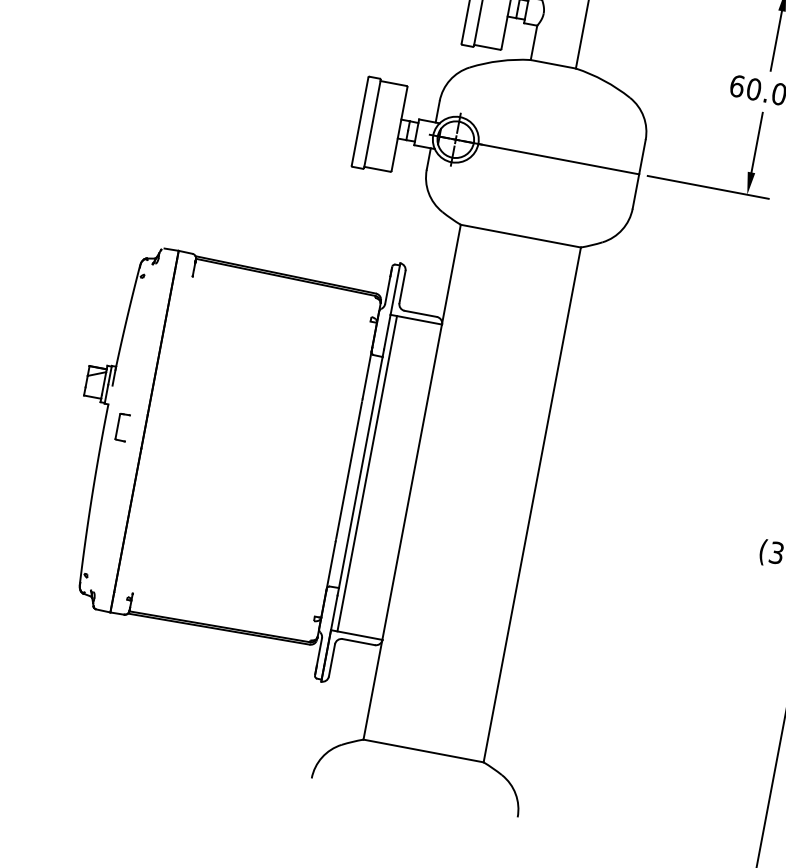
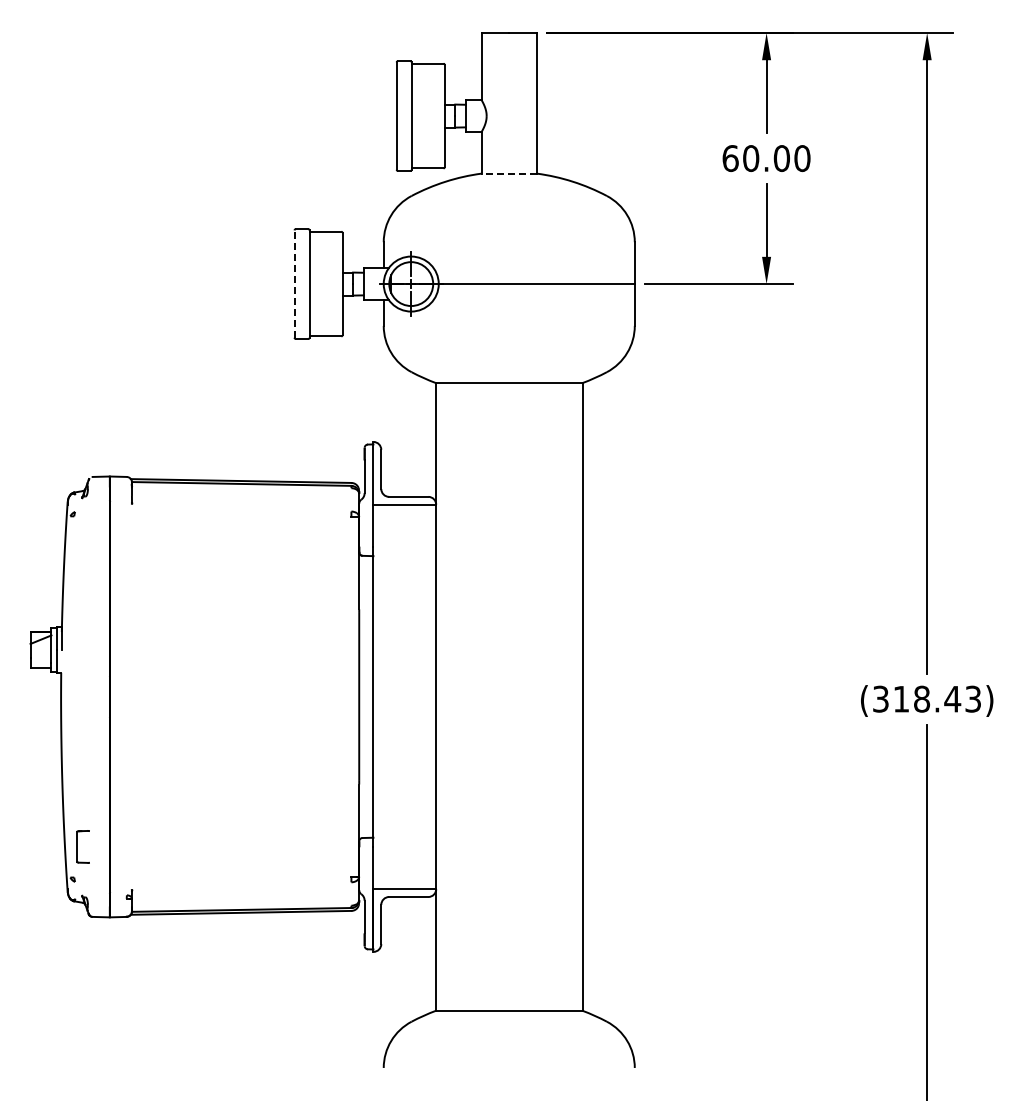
line: (553, 64) -> (509, 173), solid -> dashed
line: (359, 121) -> (294, 284), solid -> dashed
part: (122, 427) -> (82, 846), moved
line: (367, 473) -> (381, 696), removed

